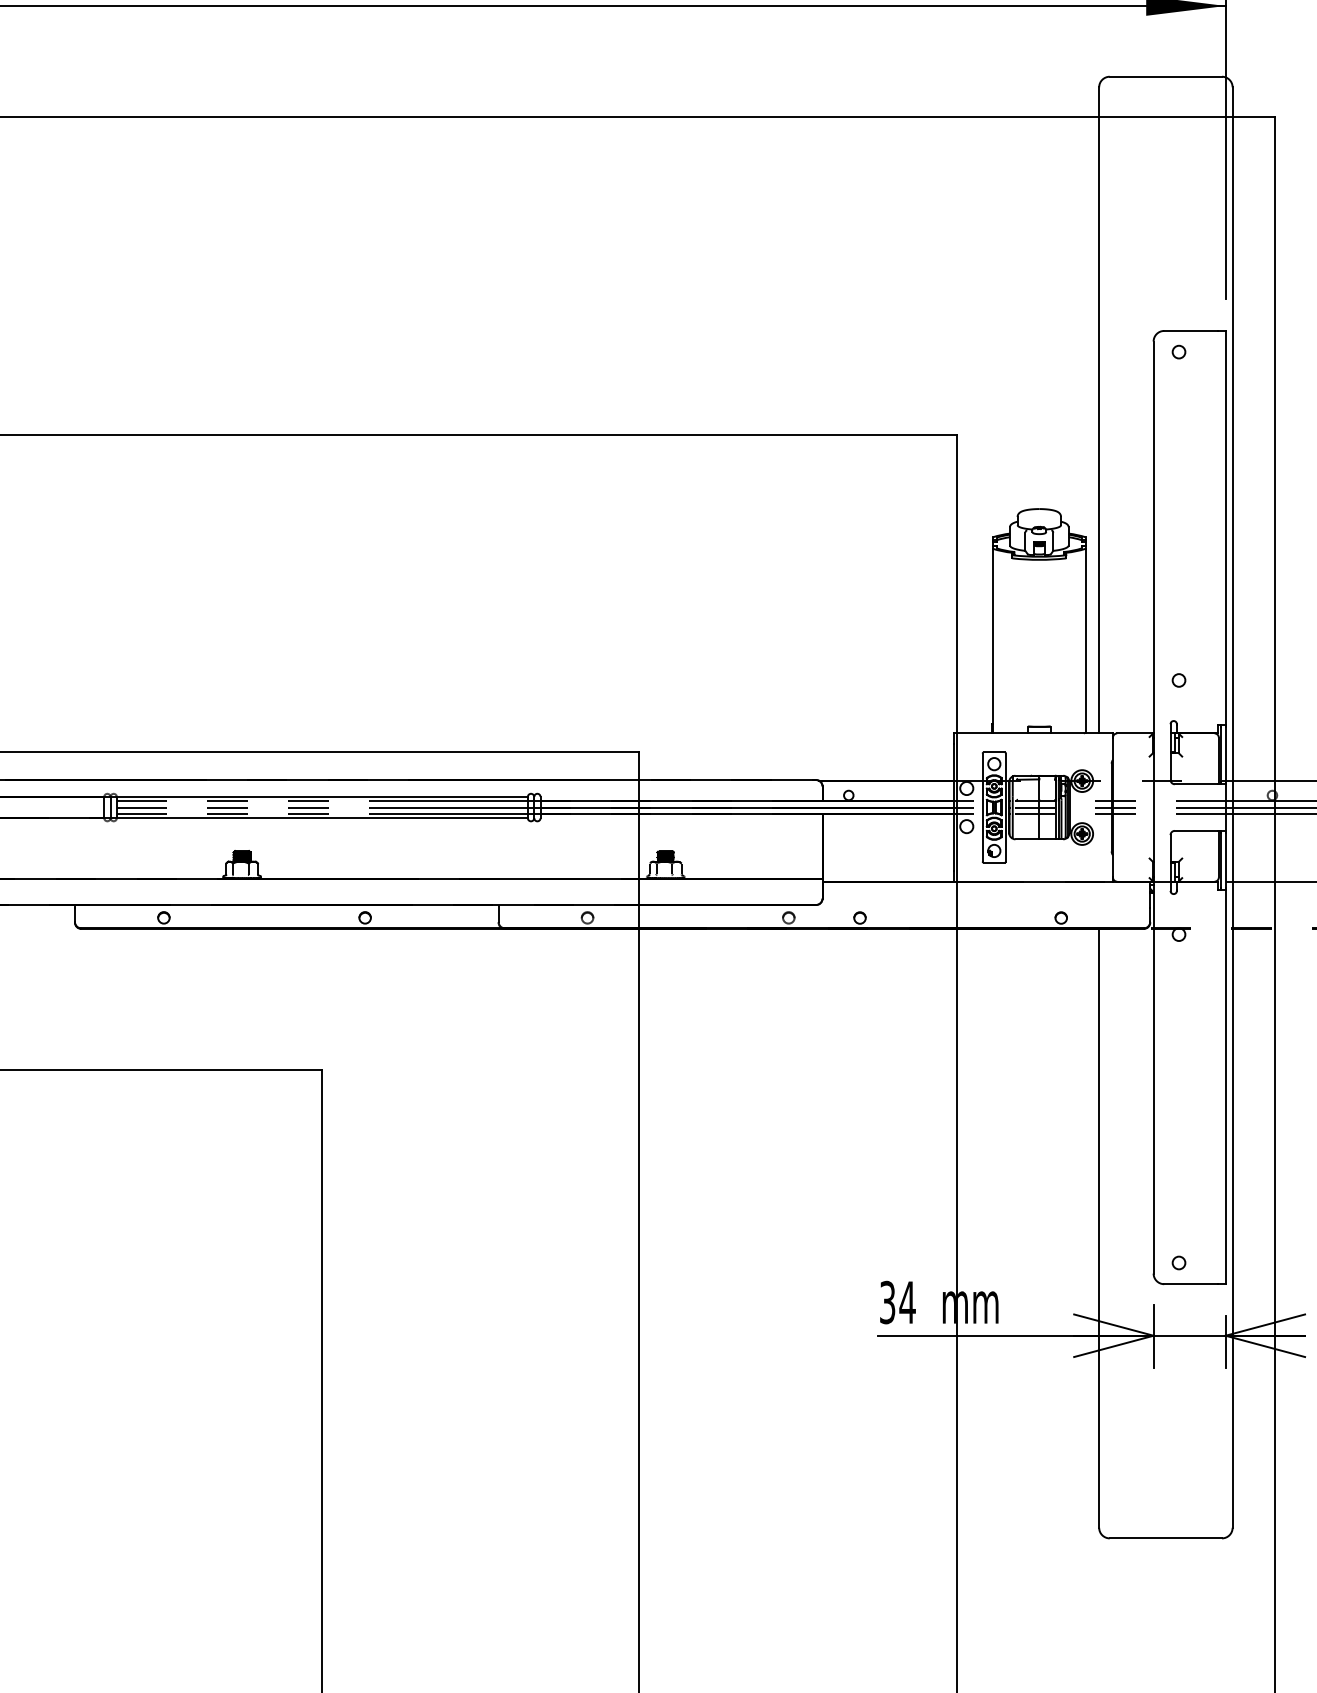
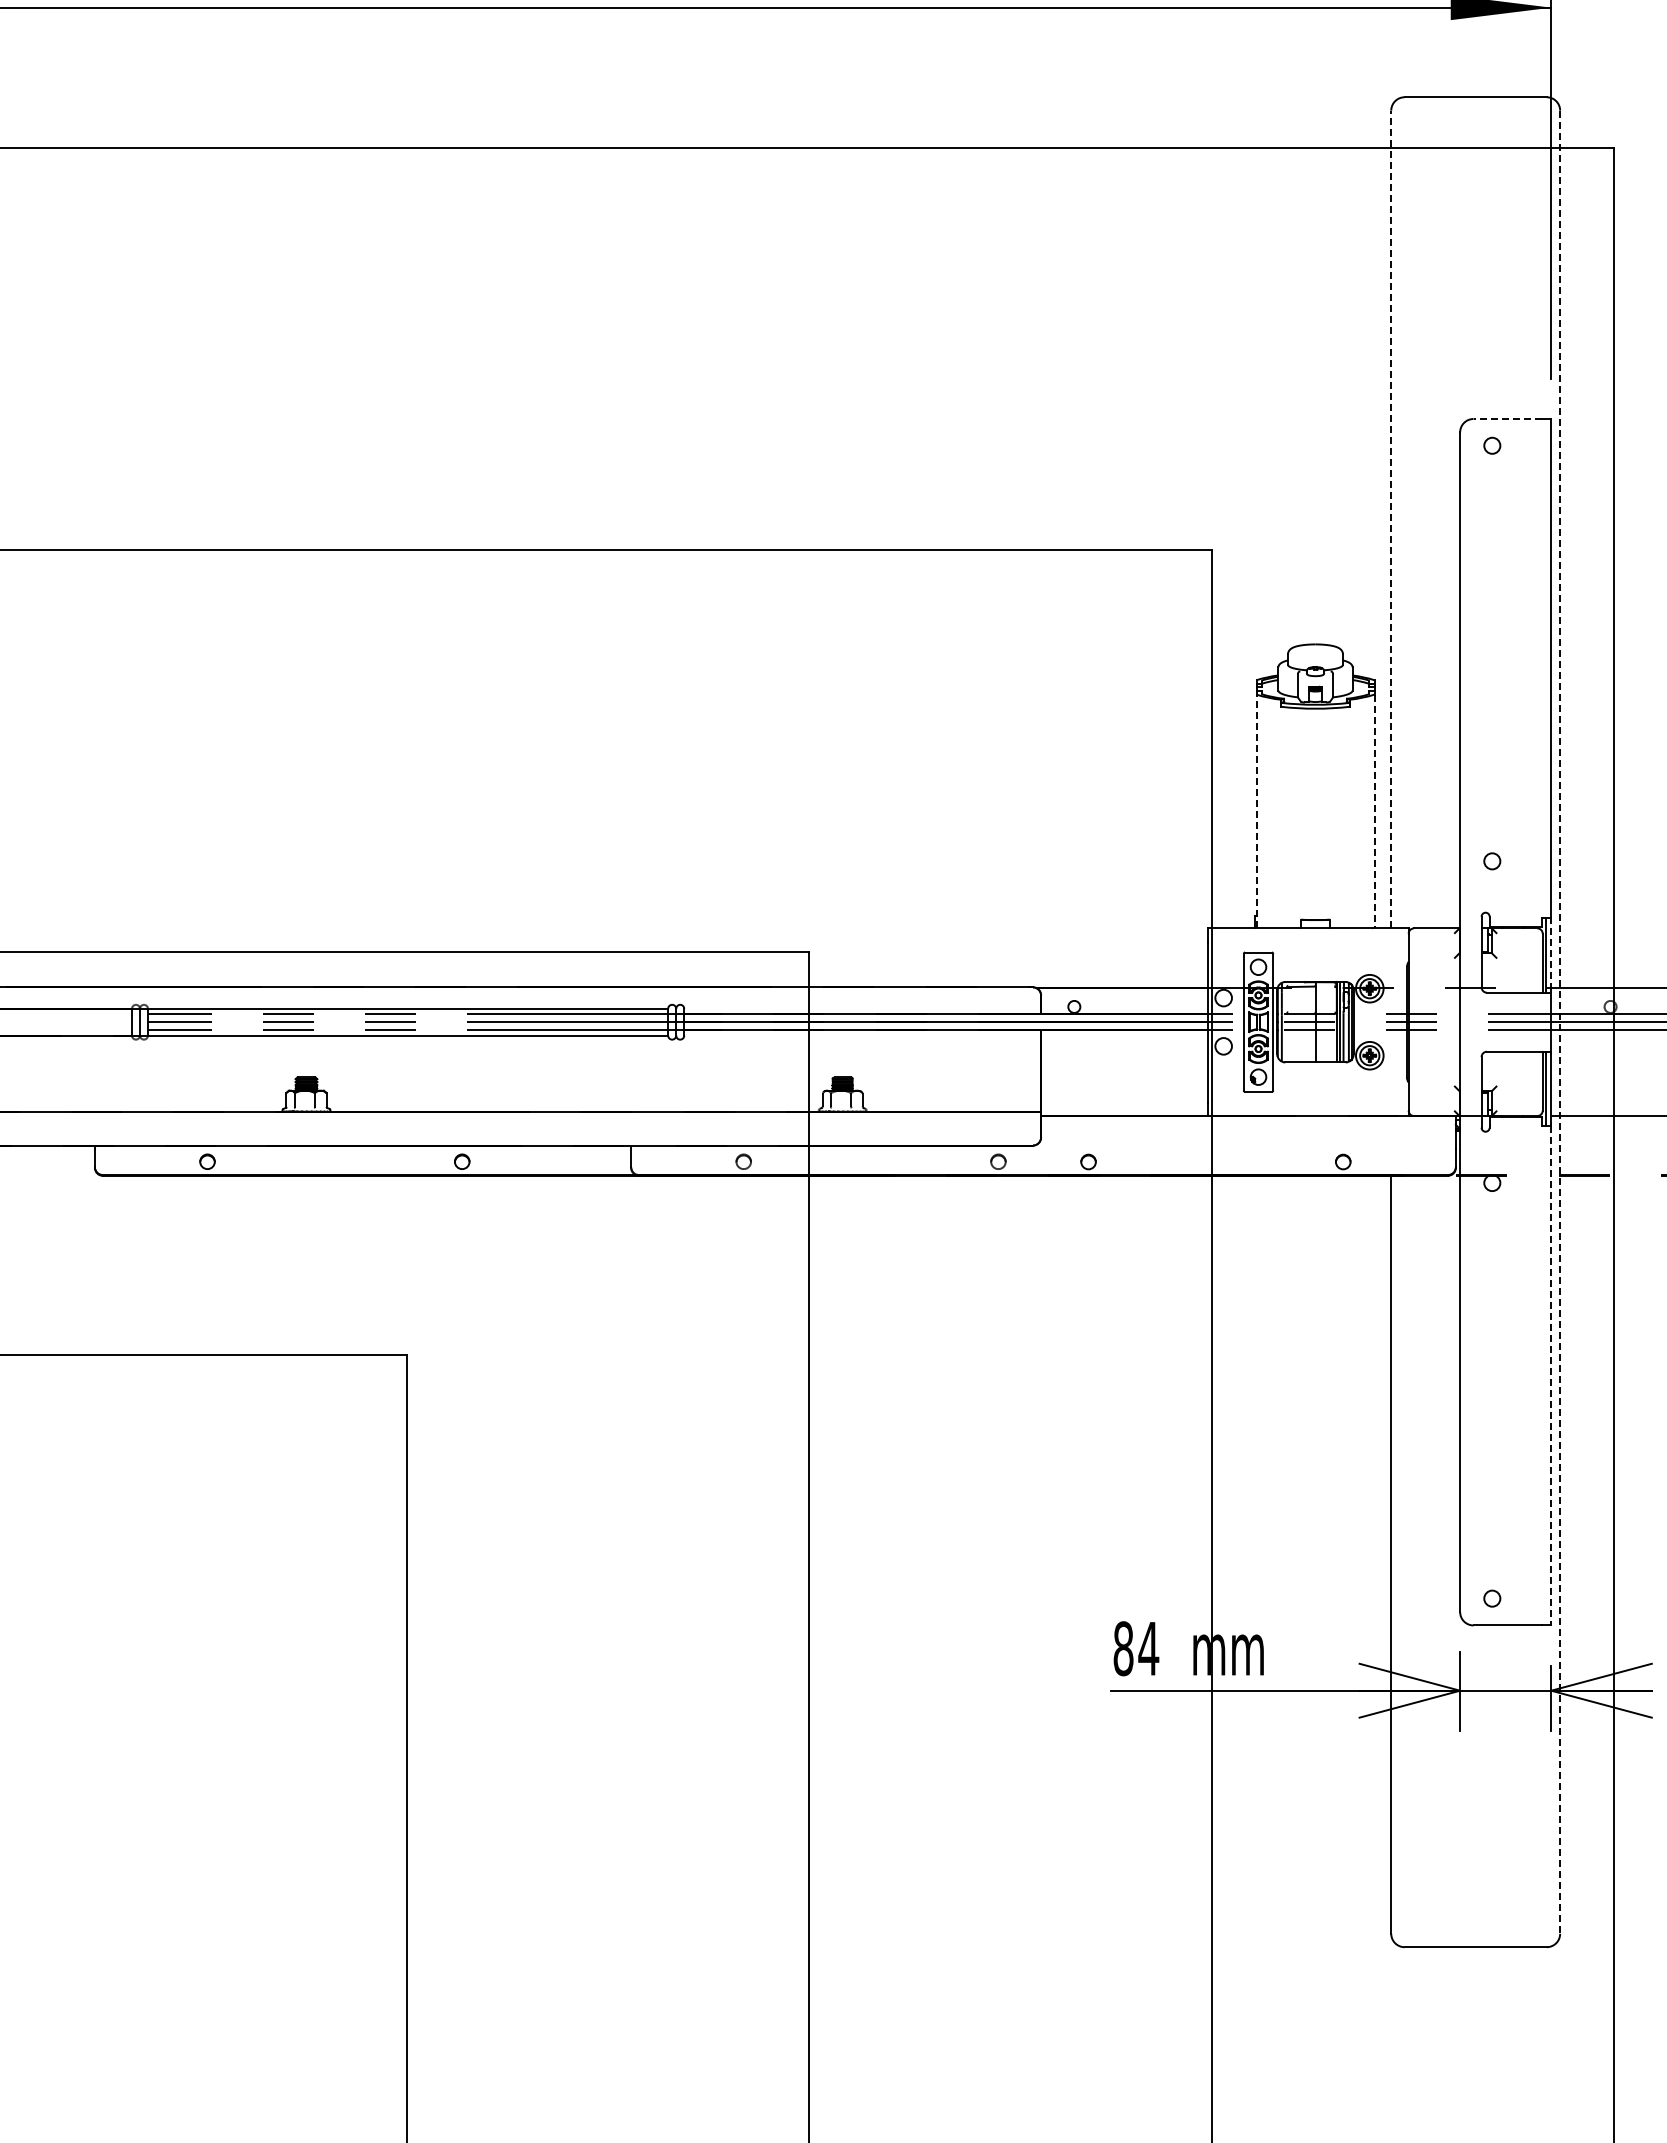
line: (1191, 330) -> (1507, 418), solid -> dashed
line: (1099, 410) -> (1391, 519), solid -> dashed
line: (992, 641) -> (1256, 811), solid -> dashed
line: (1085, 641) -> (1374, 811), solid -> dashed
line: (1225, 754) -> (1551, 955), solid -> dashed
line: (1232, 807) -> (1560, 1022), solid -> dashed
line: (1225, 1086) -> (1551, 1375), solid -> dashed
text: (887, 1302) -> (1123, 1648), 34 -> 84

